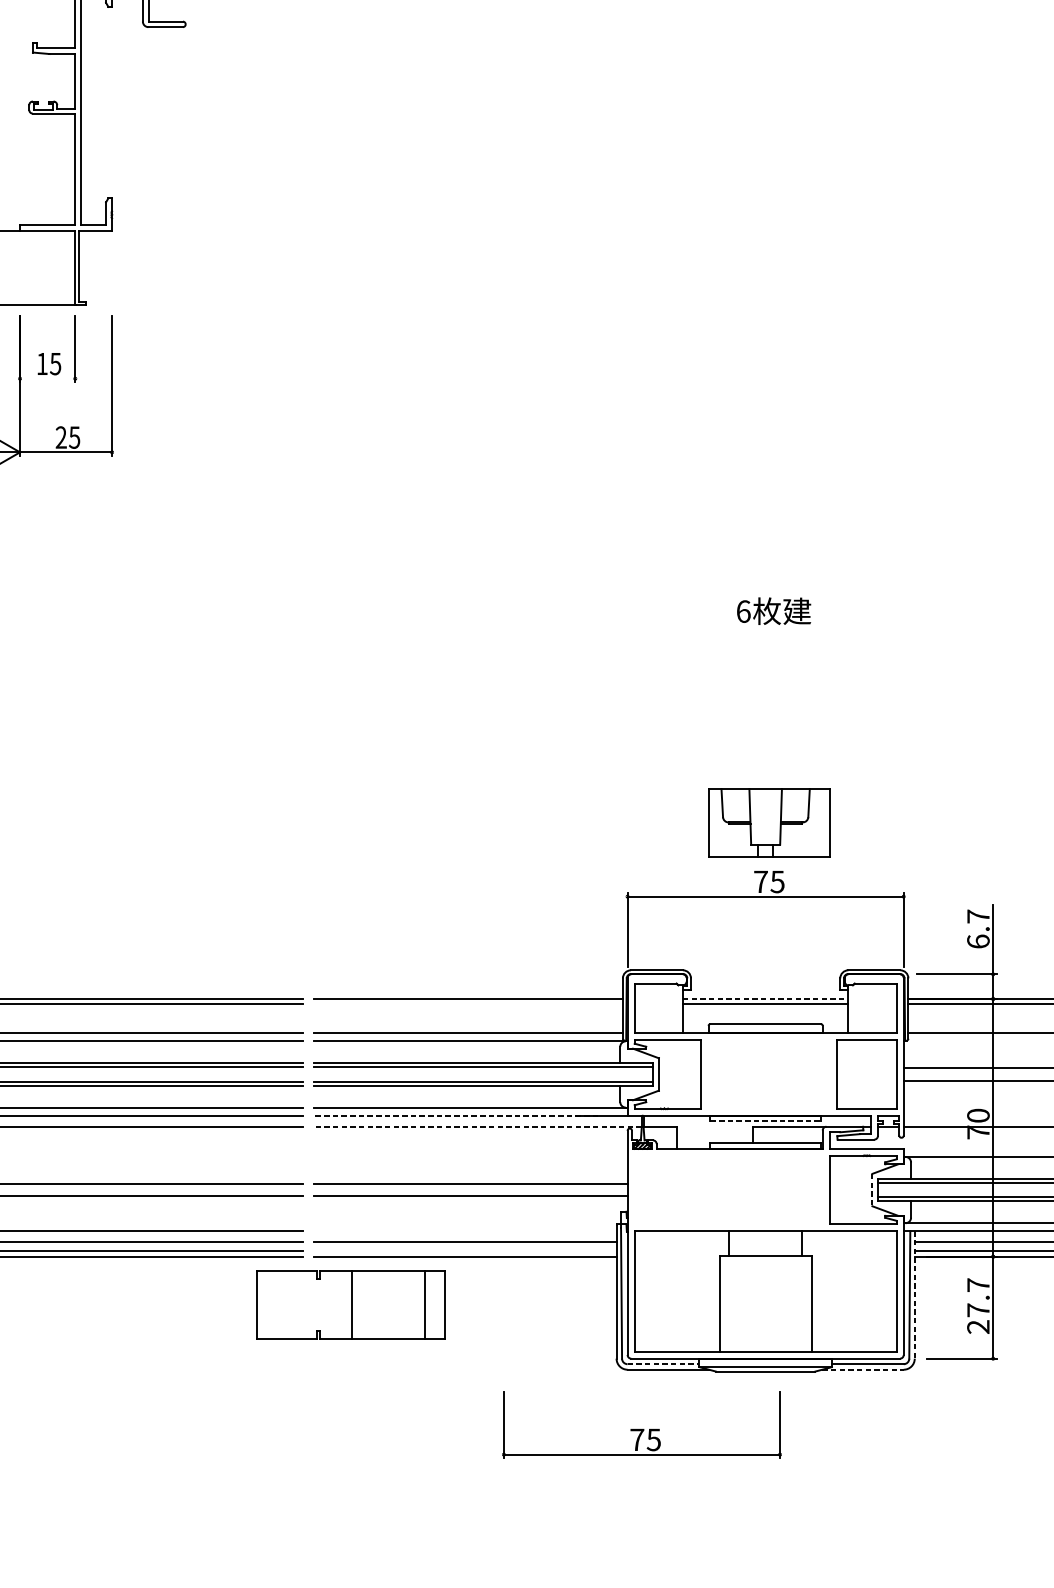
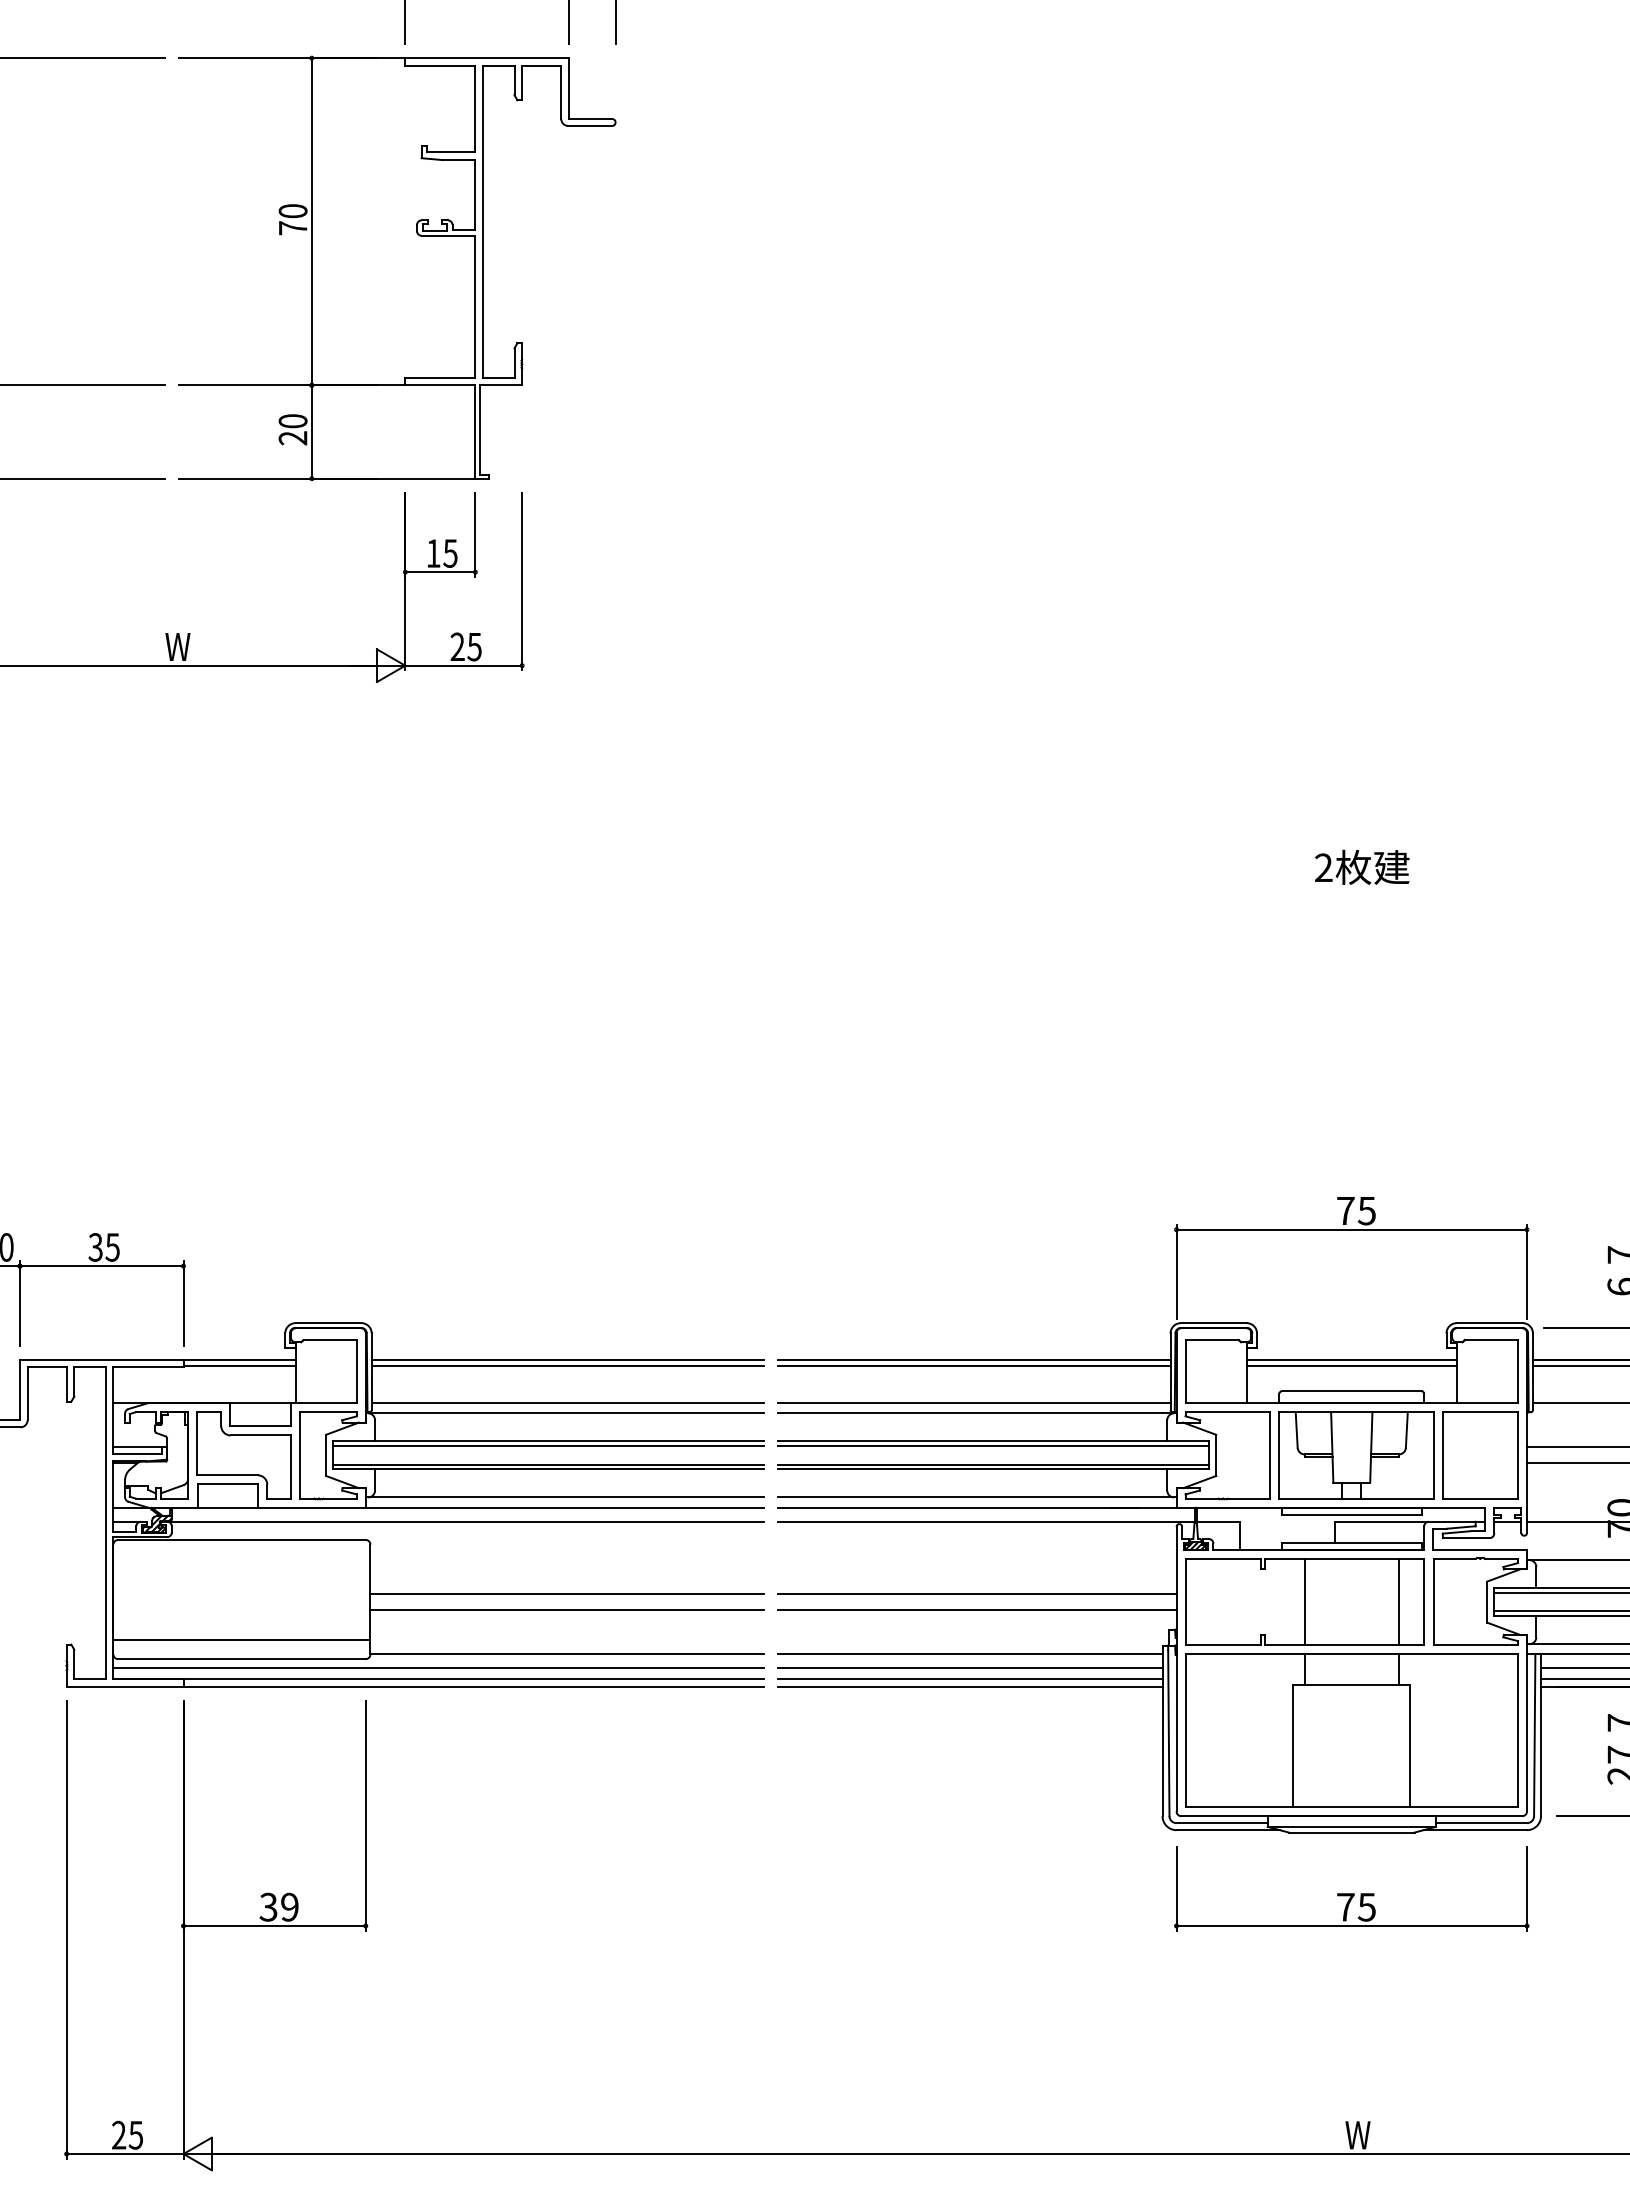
line: (47, 378) -> (440, 572), added
text: (743, 611) -> (1323, 867), 6 -> 2
part: (769, 823) -> (1356, 1455), moved
line: (766, 998) -> (1352, 1359), dashed -> solid
line: (468, 1004) -> (974, 1366), added
line: (455, 1115) -> (958, 1507), dashed -> solid
line: (766, 1121) -> (1352, 1514), dashed -> solid
line: (477, 1126) -> (985, 1521), dashed -> solid
line: (872, 1190) -> (1487, 1602), dashed -> solid
line: (465, 1231) -> (970, 1654), added
line: (465, 1251) -> (970, 1679), added
line: (915, 1295) -> (1541, 1735), dashed -> solid
part: (351, 1304) -> (1304, 1601), moved
line: (663, 1364) -> (1222, 1823), dashed -> solid
line: (863, 1369) -> (1475, 1830), dashed -> solid
part: (641, 1425) -> (1351, 1888), moved

